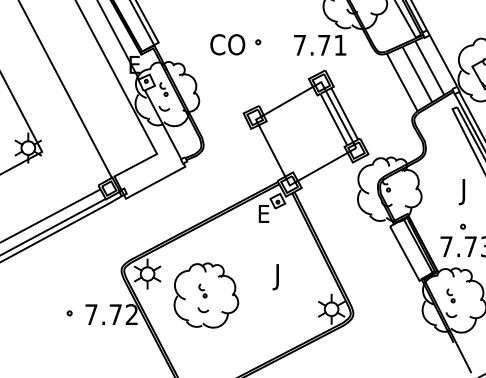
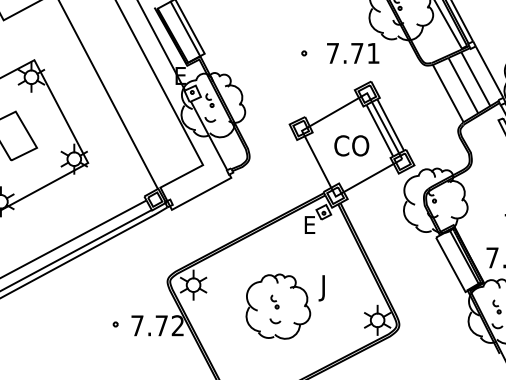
text: (227, 44) -> (351, 145), moved
text: (320, 45) -> (353, 53), moved
part: (206, 295) -> (278, 306), moved

